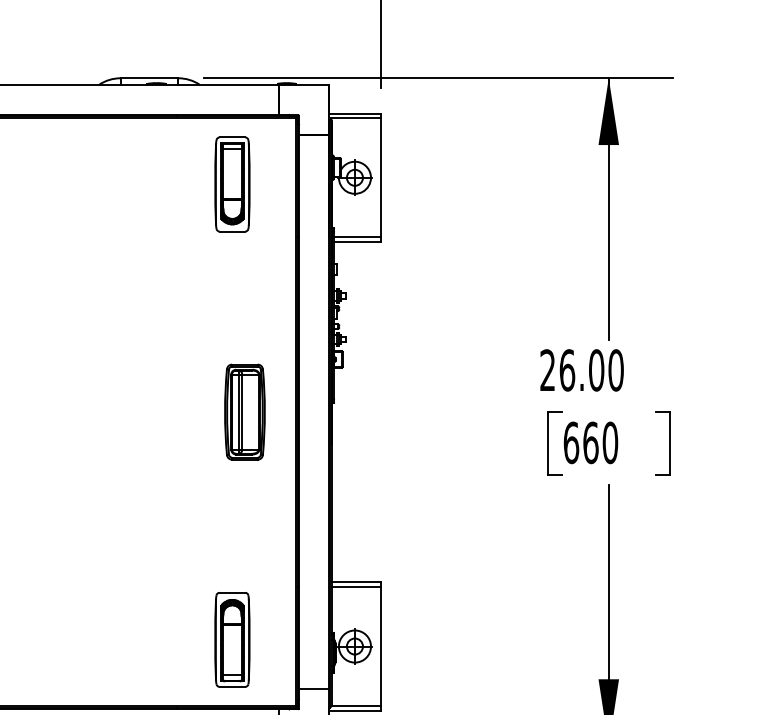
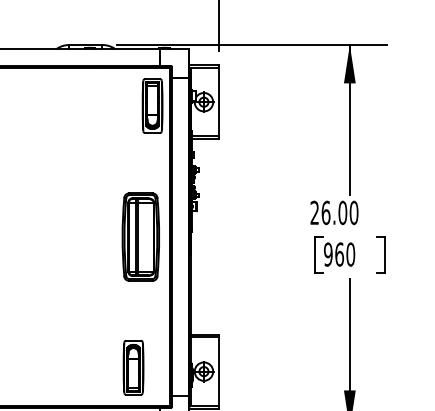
part: (232, 183) -> (152, 105), moved
part: (244, 411) -> (140, 236), size x1.6
text: (571, 442) -> (328, 254), 660 -> 960

